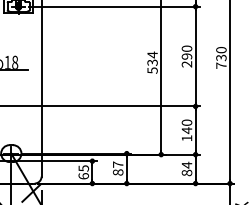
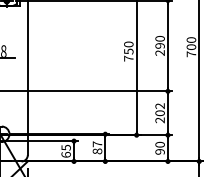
text: (221, 57) -> (191, 46), 730 -> 700
text: (152, 62) -> (128, 51), 534 -> 750
text: (186, 130) -> (159, 113), 140 -> 202
text: (186, 168) -> (159, 147), 84 -> 90

